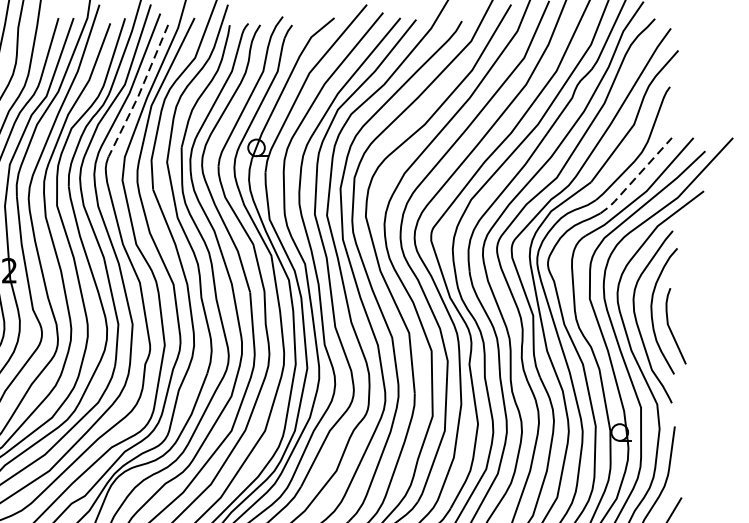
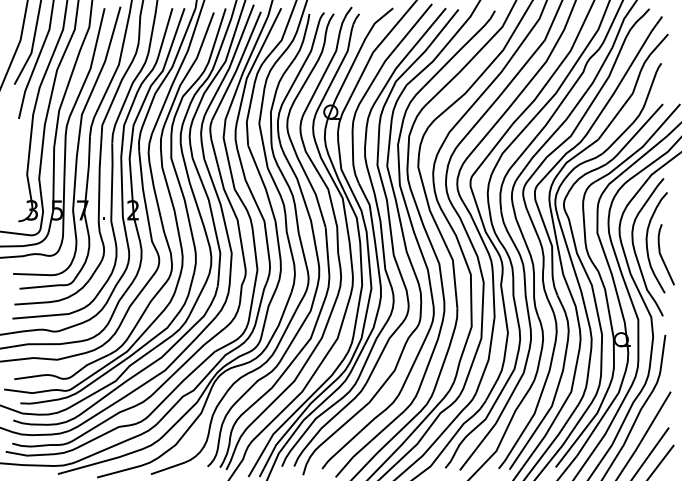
line: (139, 92) -> (237, 67), dashed -> solid
line: (636, 177) -> (634, 135), dashed -> solid

